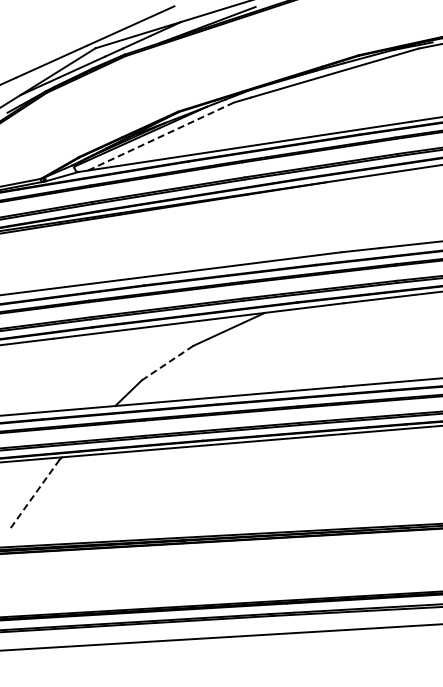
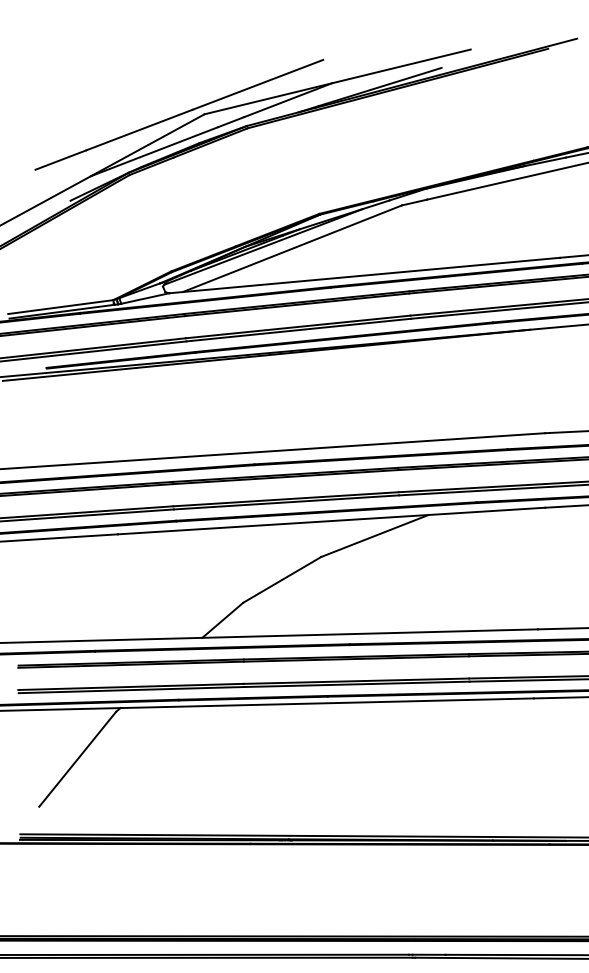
line: (161, 136) -> (293, 248), dashed -> solid
line: (167, 363) -> (282, 580), dashed -> solid
line: (35, 493) -> (78, 758), dashed -> solid

